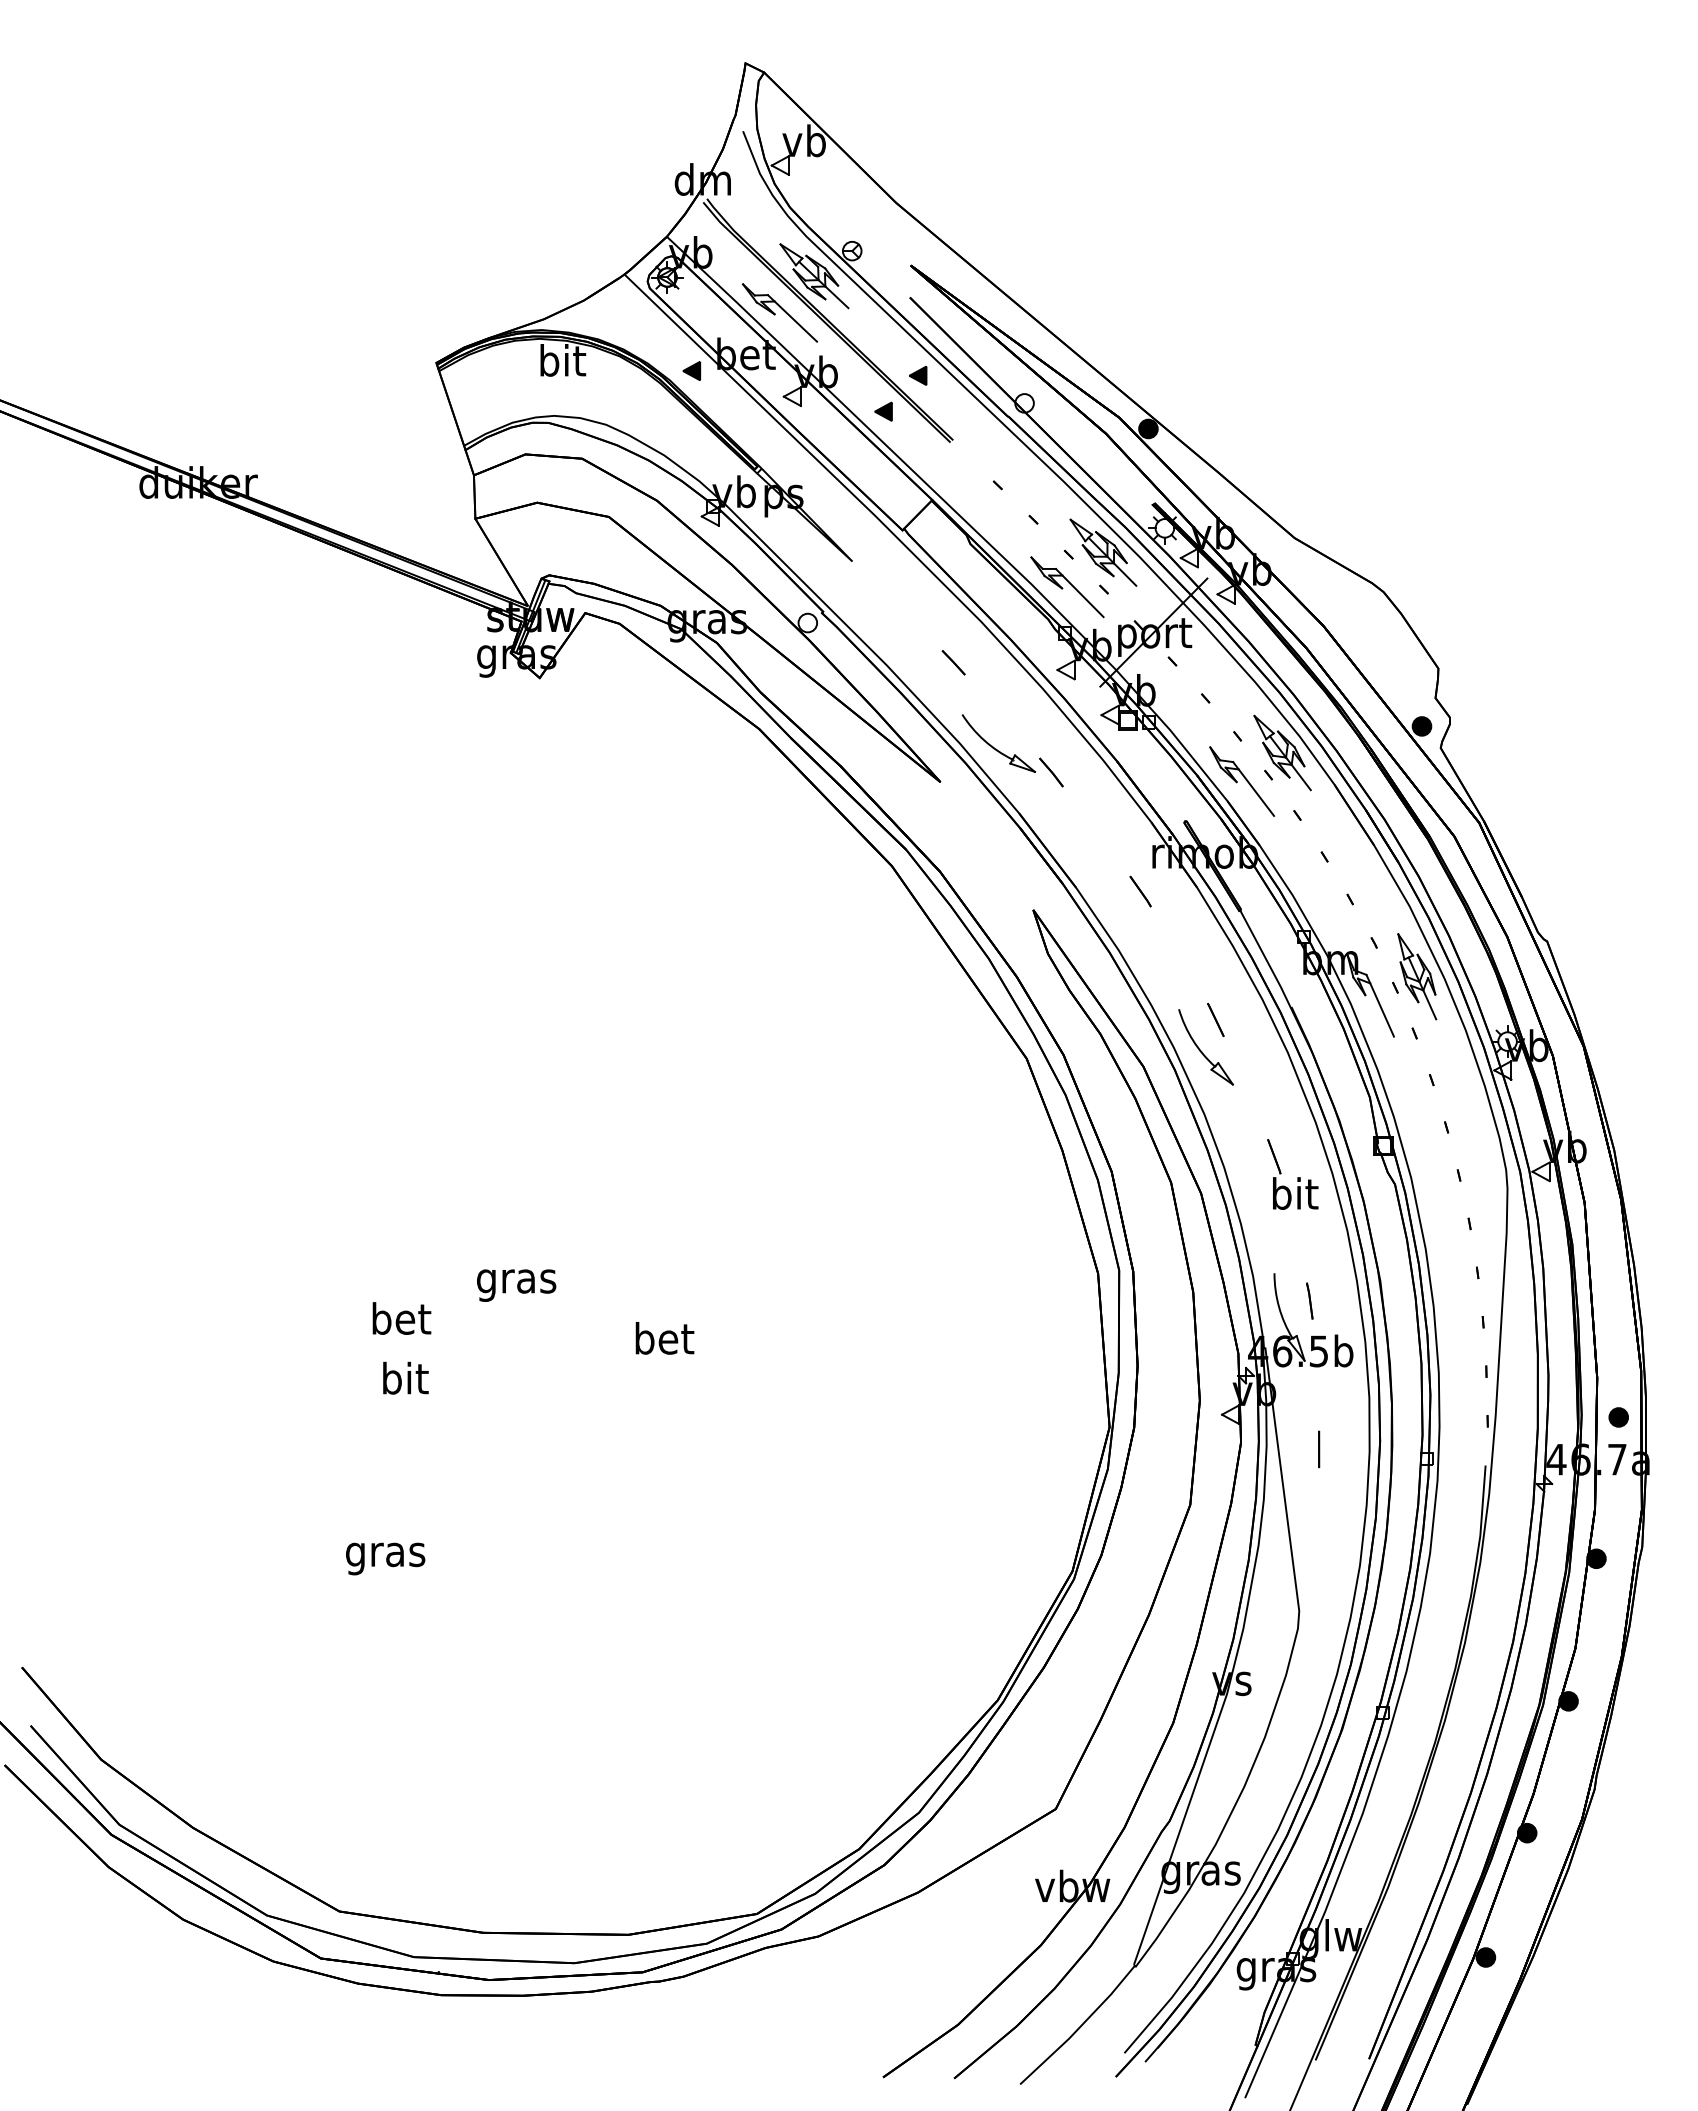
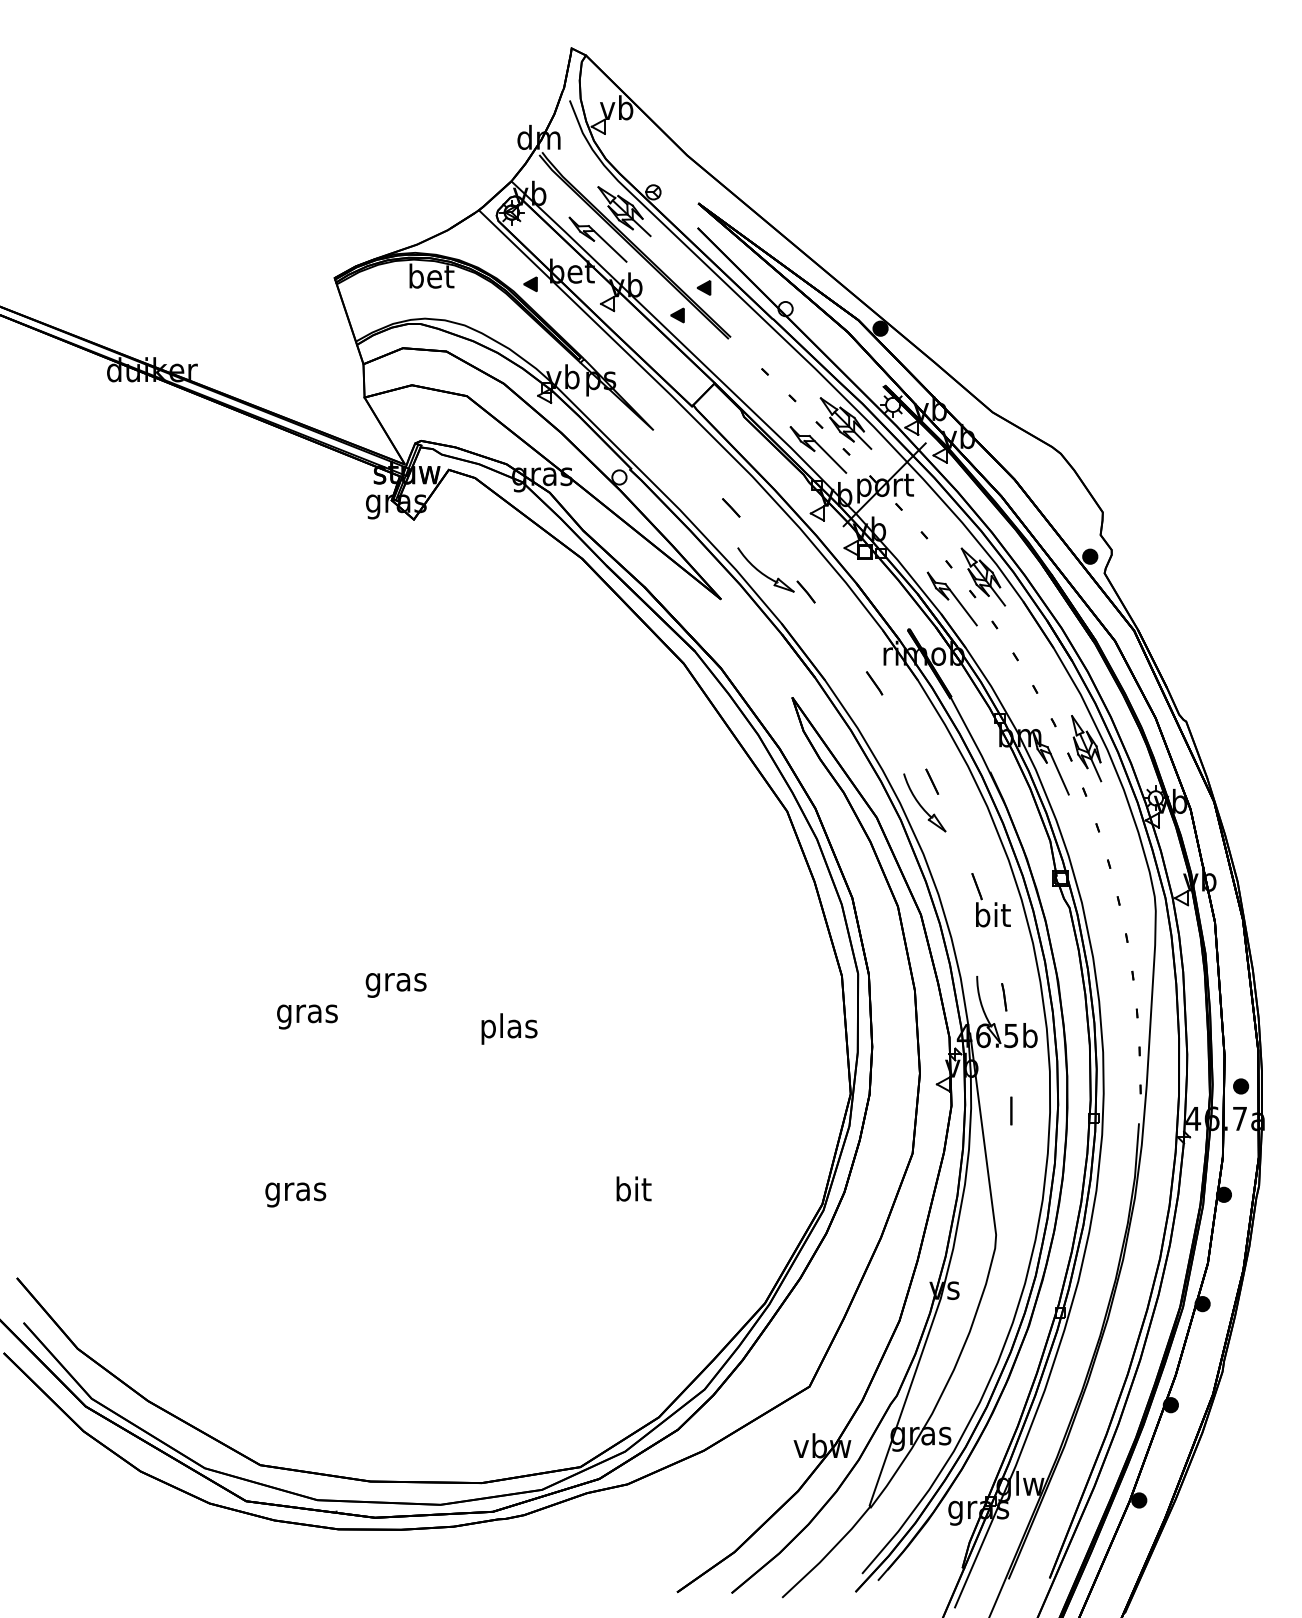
text: (563, 360) -> (432, 276), bit -> bet
text: (400, 1322) -> (307, 1013), bet -> gras
text: (664, 1342) -> (509, 1029), bet -> plas
text: (405, 1377) -> (633, 1188), moved

